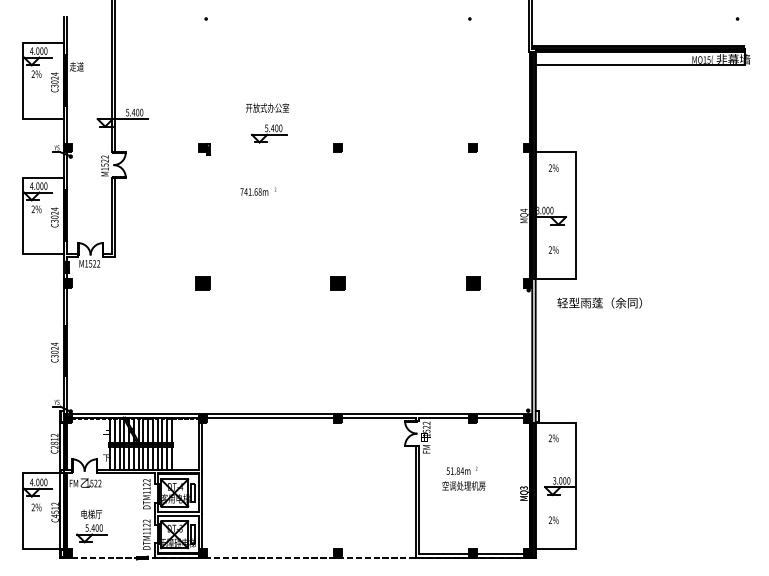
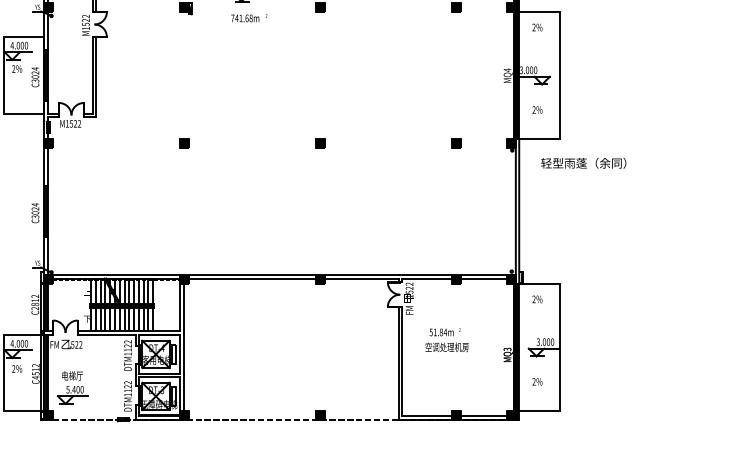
text: (258, 191) -> (249, 17), moved
part: (202, 283) -> (184, 143), size x0.62
part: (337, 283) -> (319, 143), size x0.62
part: (472, 283) -> (455, 143), size x0.62

